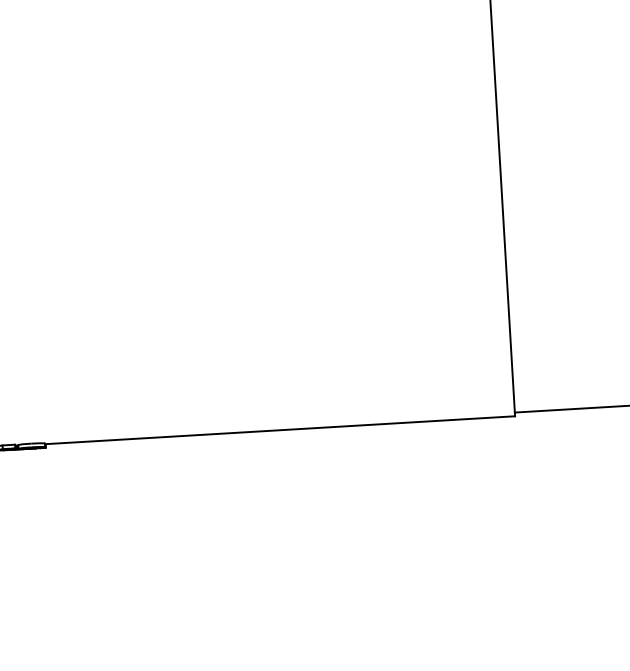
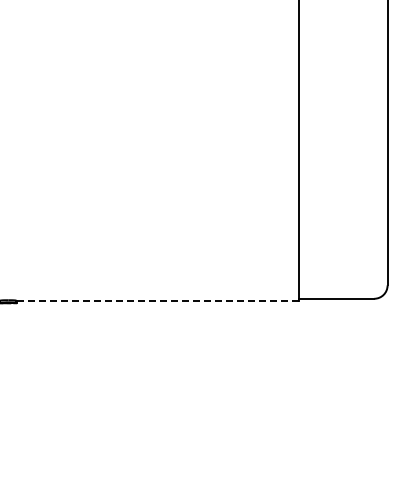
line: (280, 431) -> (157, 301), solid -> dashed

